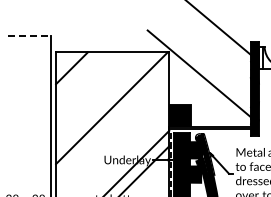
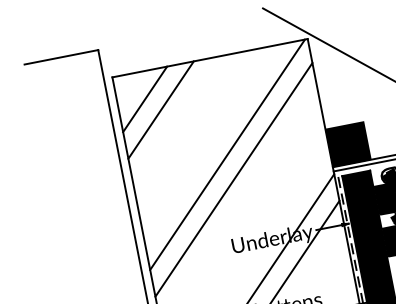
line: (30, 35) -> (62, 56), dashed -> solid
line: (79, 75) -> (160, 109), added
line: (112, 122) -> (233, 179), added

